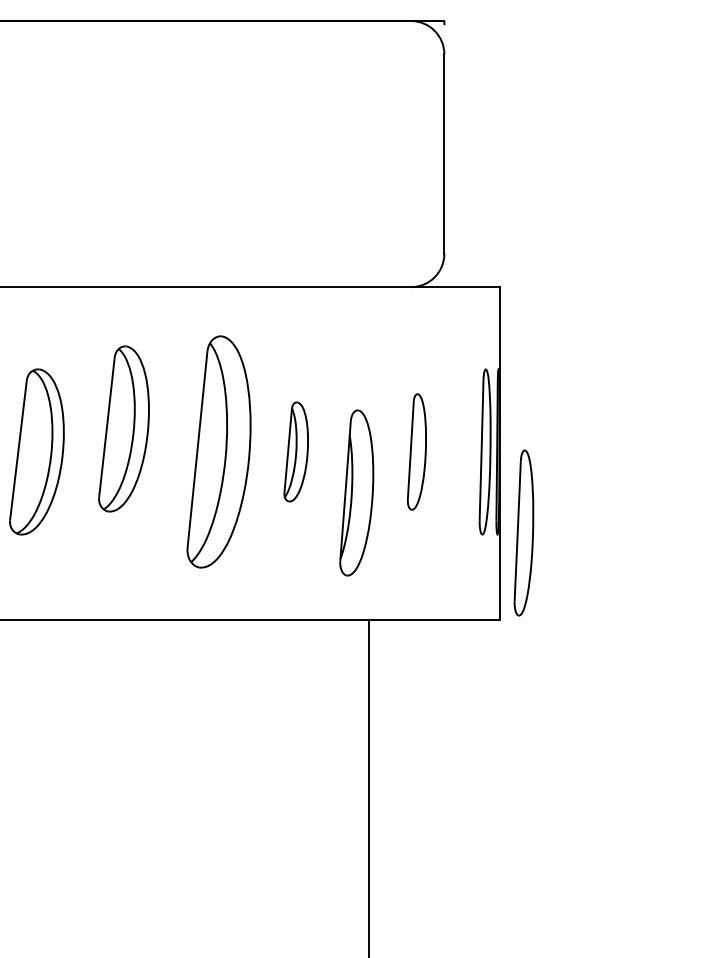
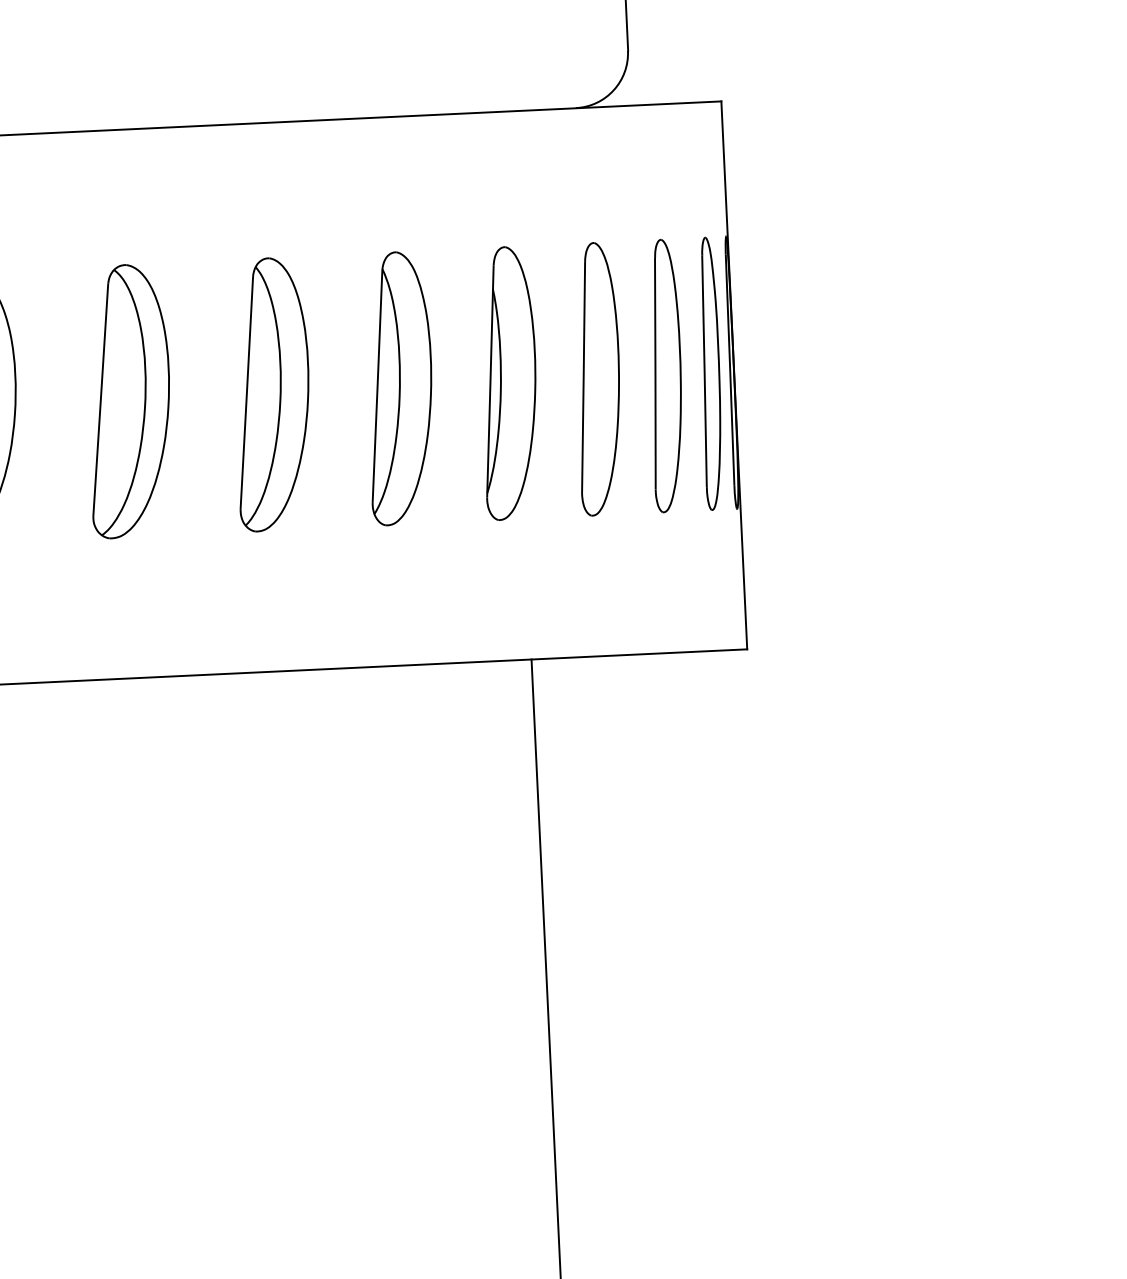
part: (123, 428) -> (128, 400), moved
part: (218, 451) -> (271, 393), size x0.71
part: (295, 451) -> (398, 387), size x1.67
part: (416, 451) -> (597, 378), size x1.43
part: (356, 492) -> (508, 382), moved
part: (523, 532) -> (664, 375), moved

